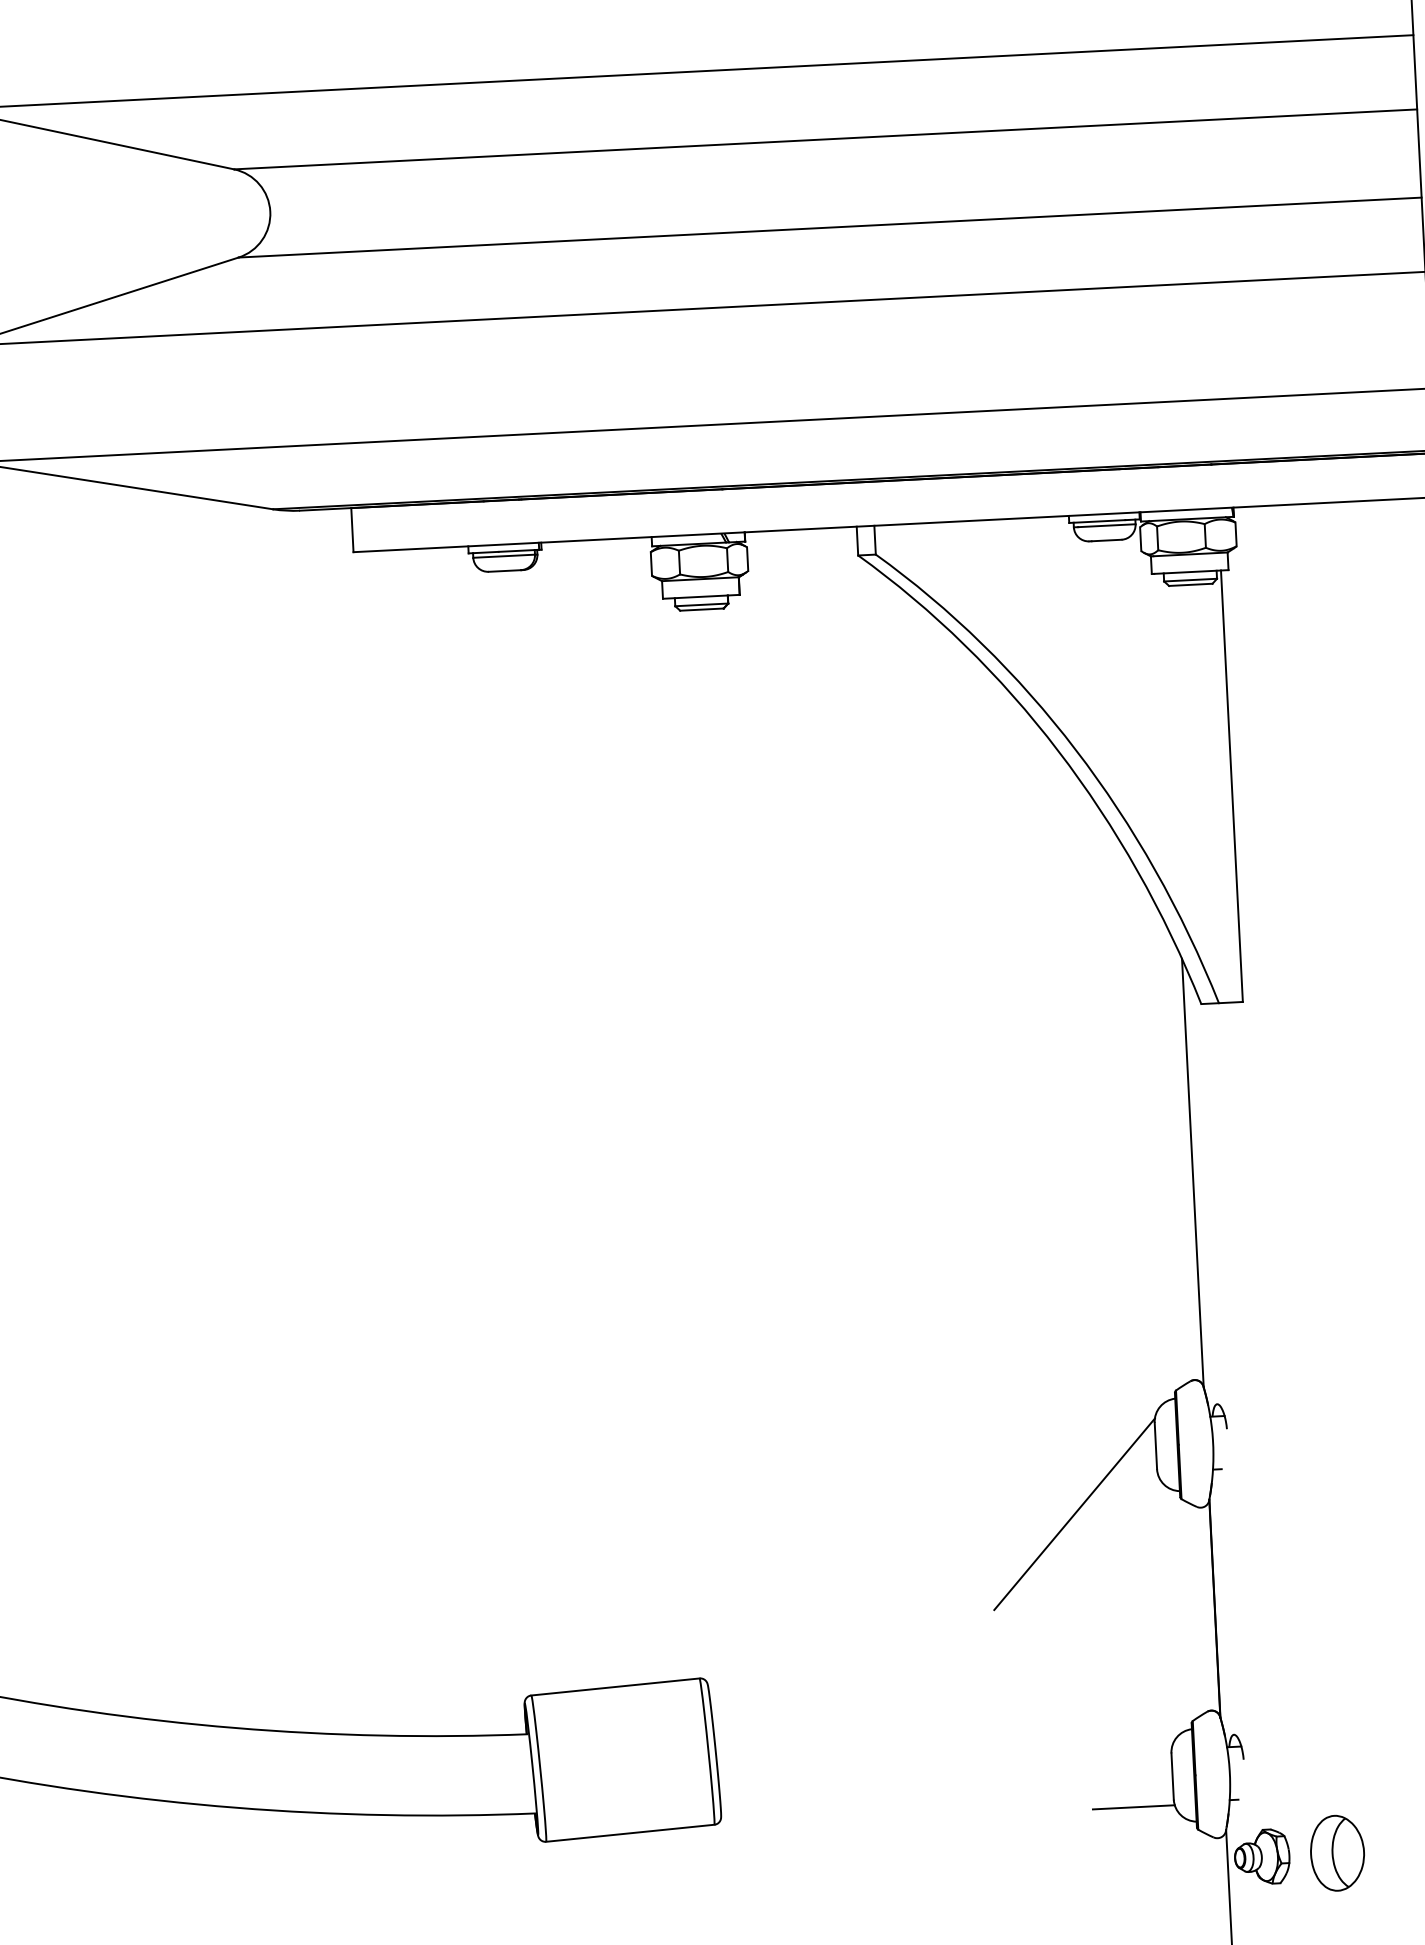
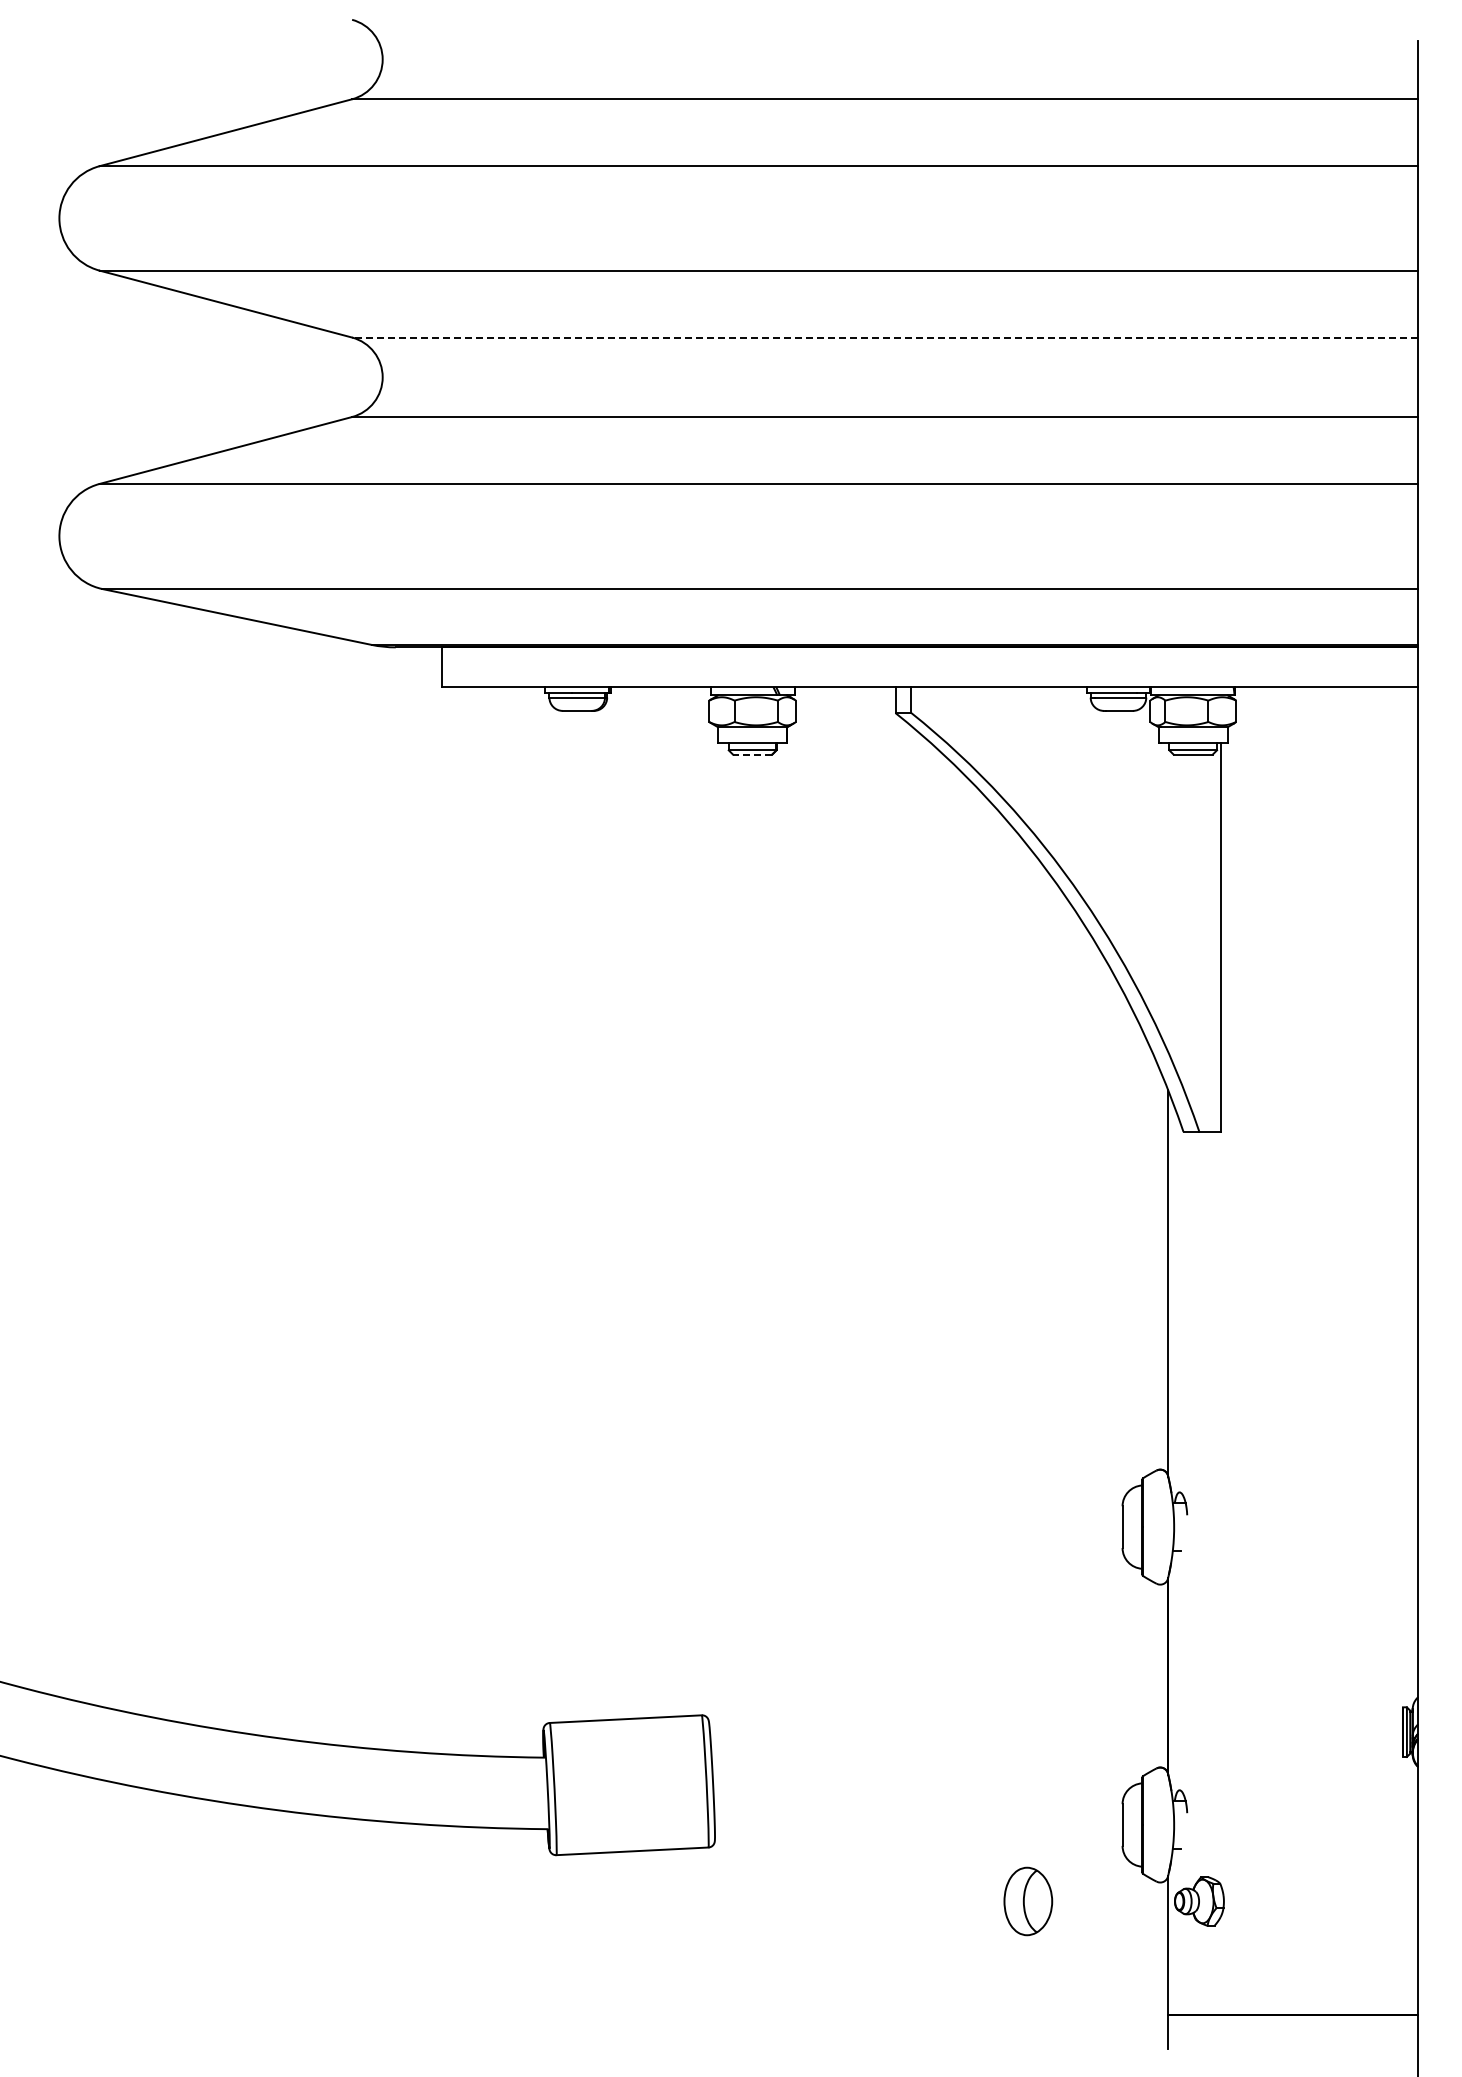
line: (824, 139) -> (884, 337), solid -> dashed
line: (701, 609) -> (752, 754), solid -> dashed
line: (1073, 1513) -> (1045, 1584), removed
line: (1134, 1806) -> (1086, 1850), removed
part: (1337, 1853) -> (1028, 1901), moved

